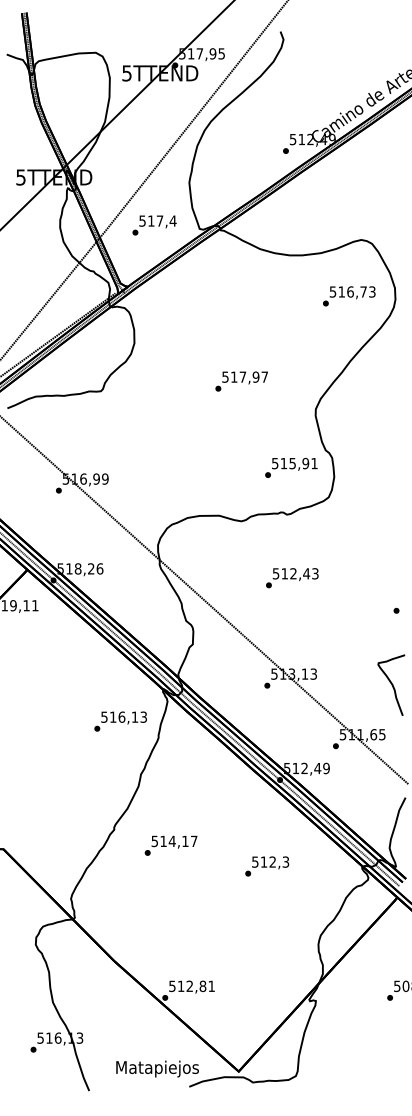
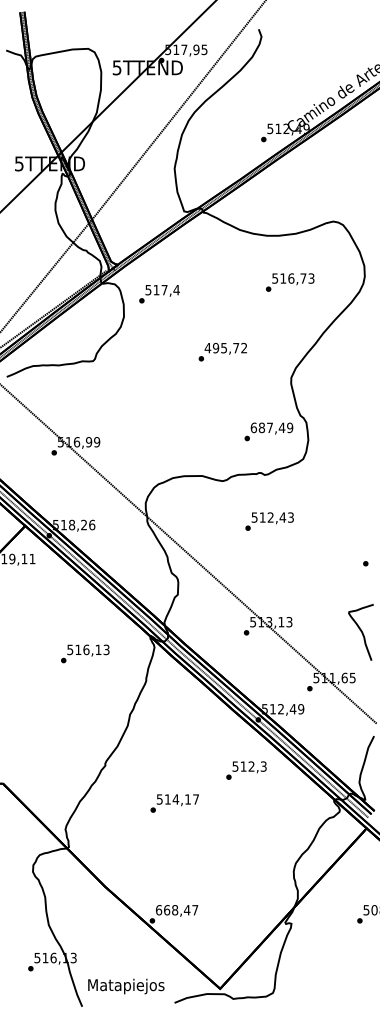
text: (154, 225) -> (159, 294), moved
text: (349, 296) -> (290, 282), moved
text: (244, 376) -> (225, 347), 517,97 -> 495,72
text: (294, 463) -> (271, 427), 515,91 -> 687,49
text: (292, 578) -> (269, 521), moved
text: (120, 721) -> (85, 653), moved
text: (170, 845) -> (174, 803), moved
text: (267, 866) -> (246, 770), moved
text: (191, 986) -> (176, 910), 512,81 -> 668,47
text: (157, 1069) -> (126, 986), moved

